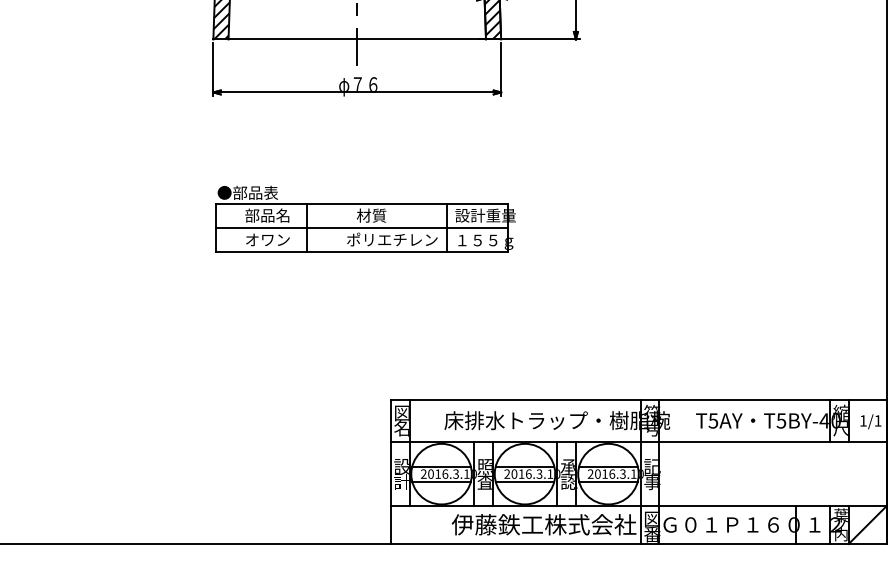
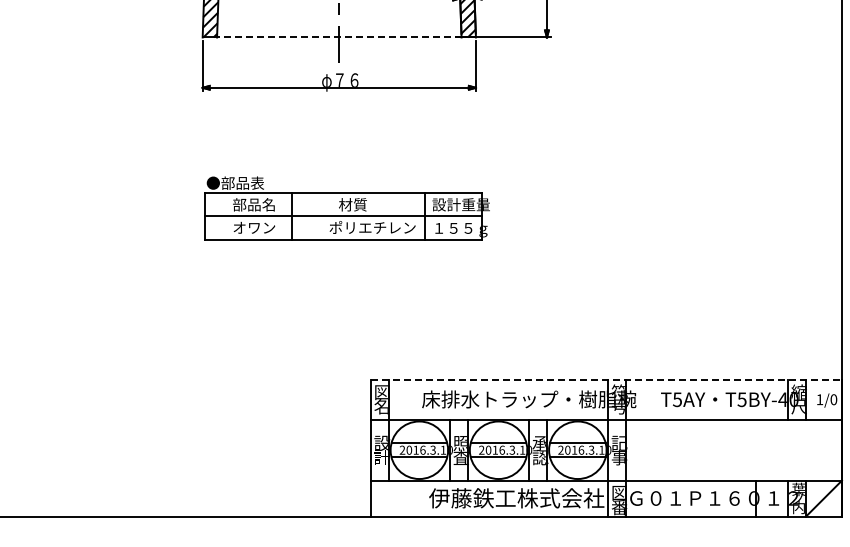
line: (356, 39) -> (338, 37), solid -> dashed
line: (638, 399) -> (606, 379), solid -> dashed
text: (877, 420) -> (833, 399), 1/1 -> 1/0

